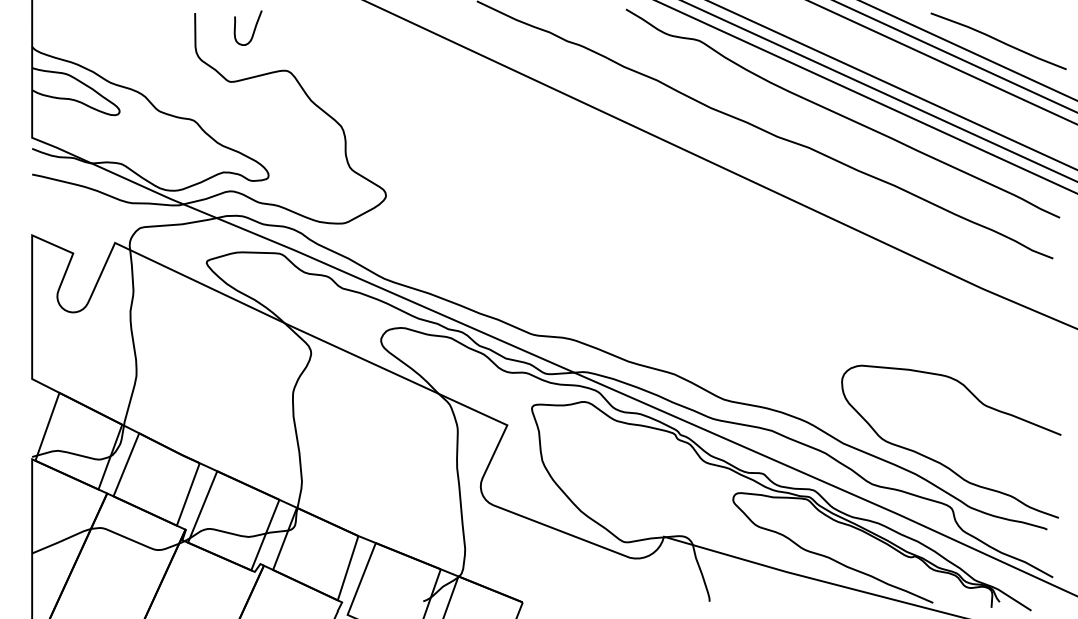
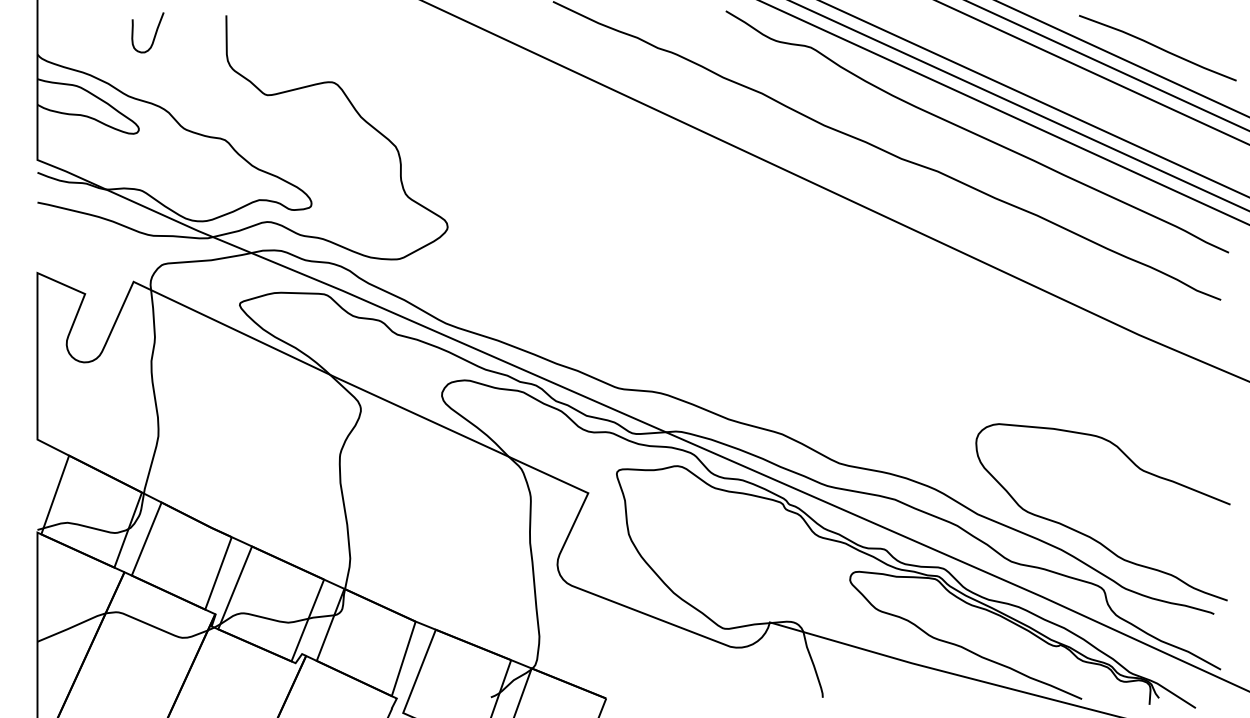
curve: (253, 29) -> (154, 34), moved

